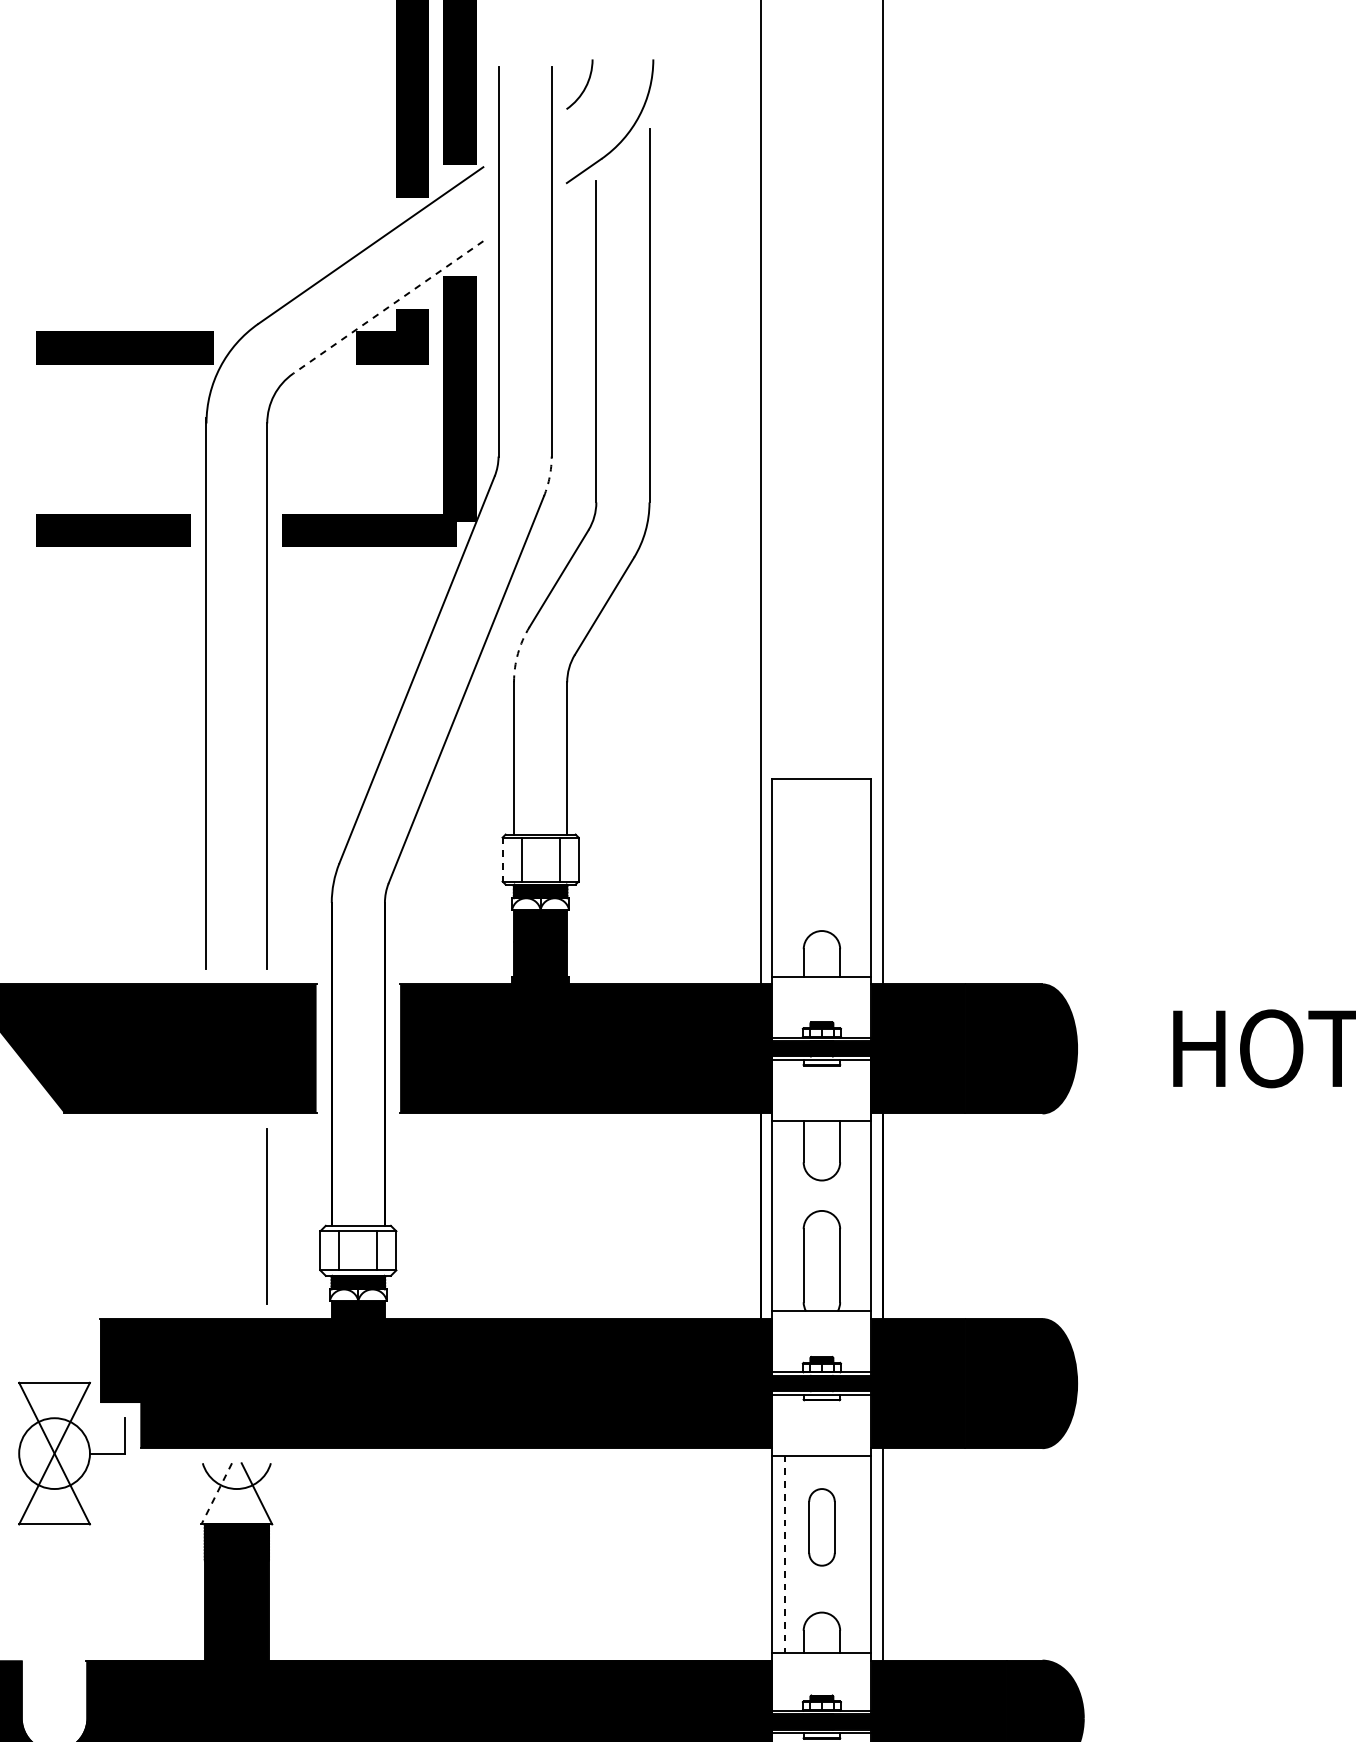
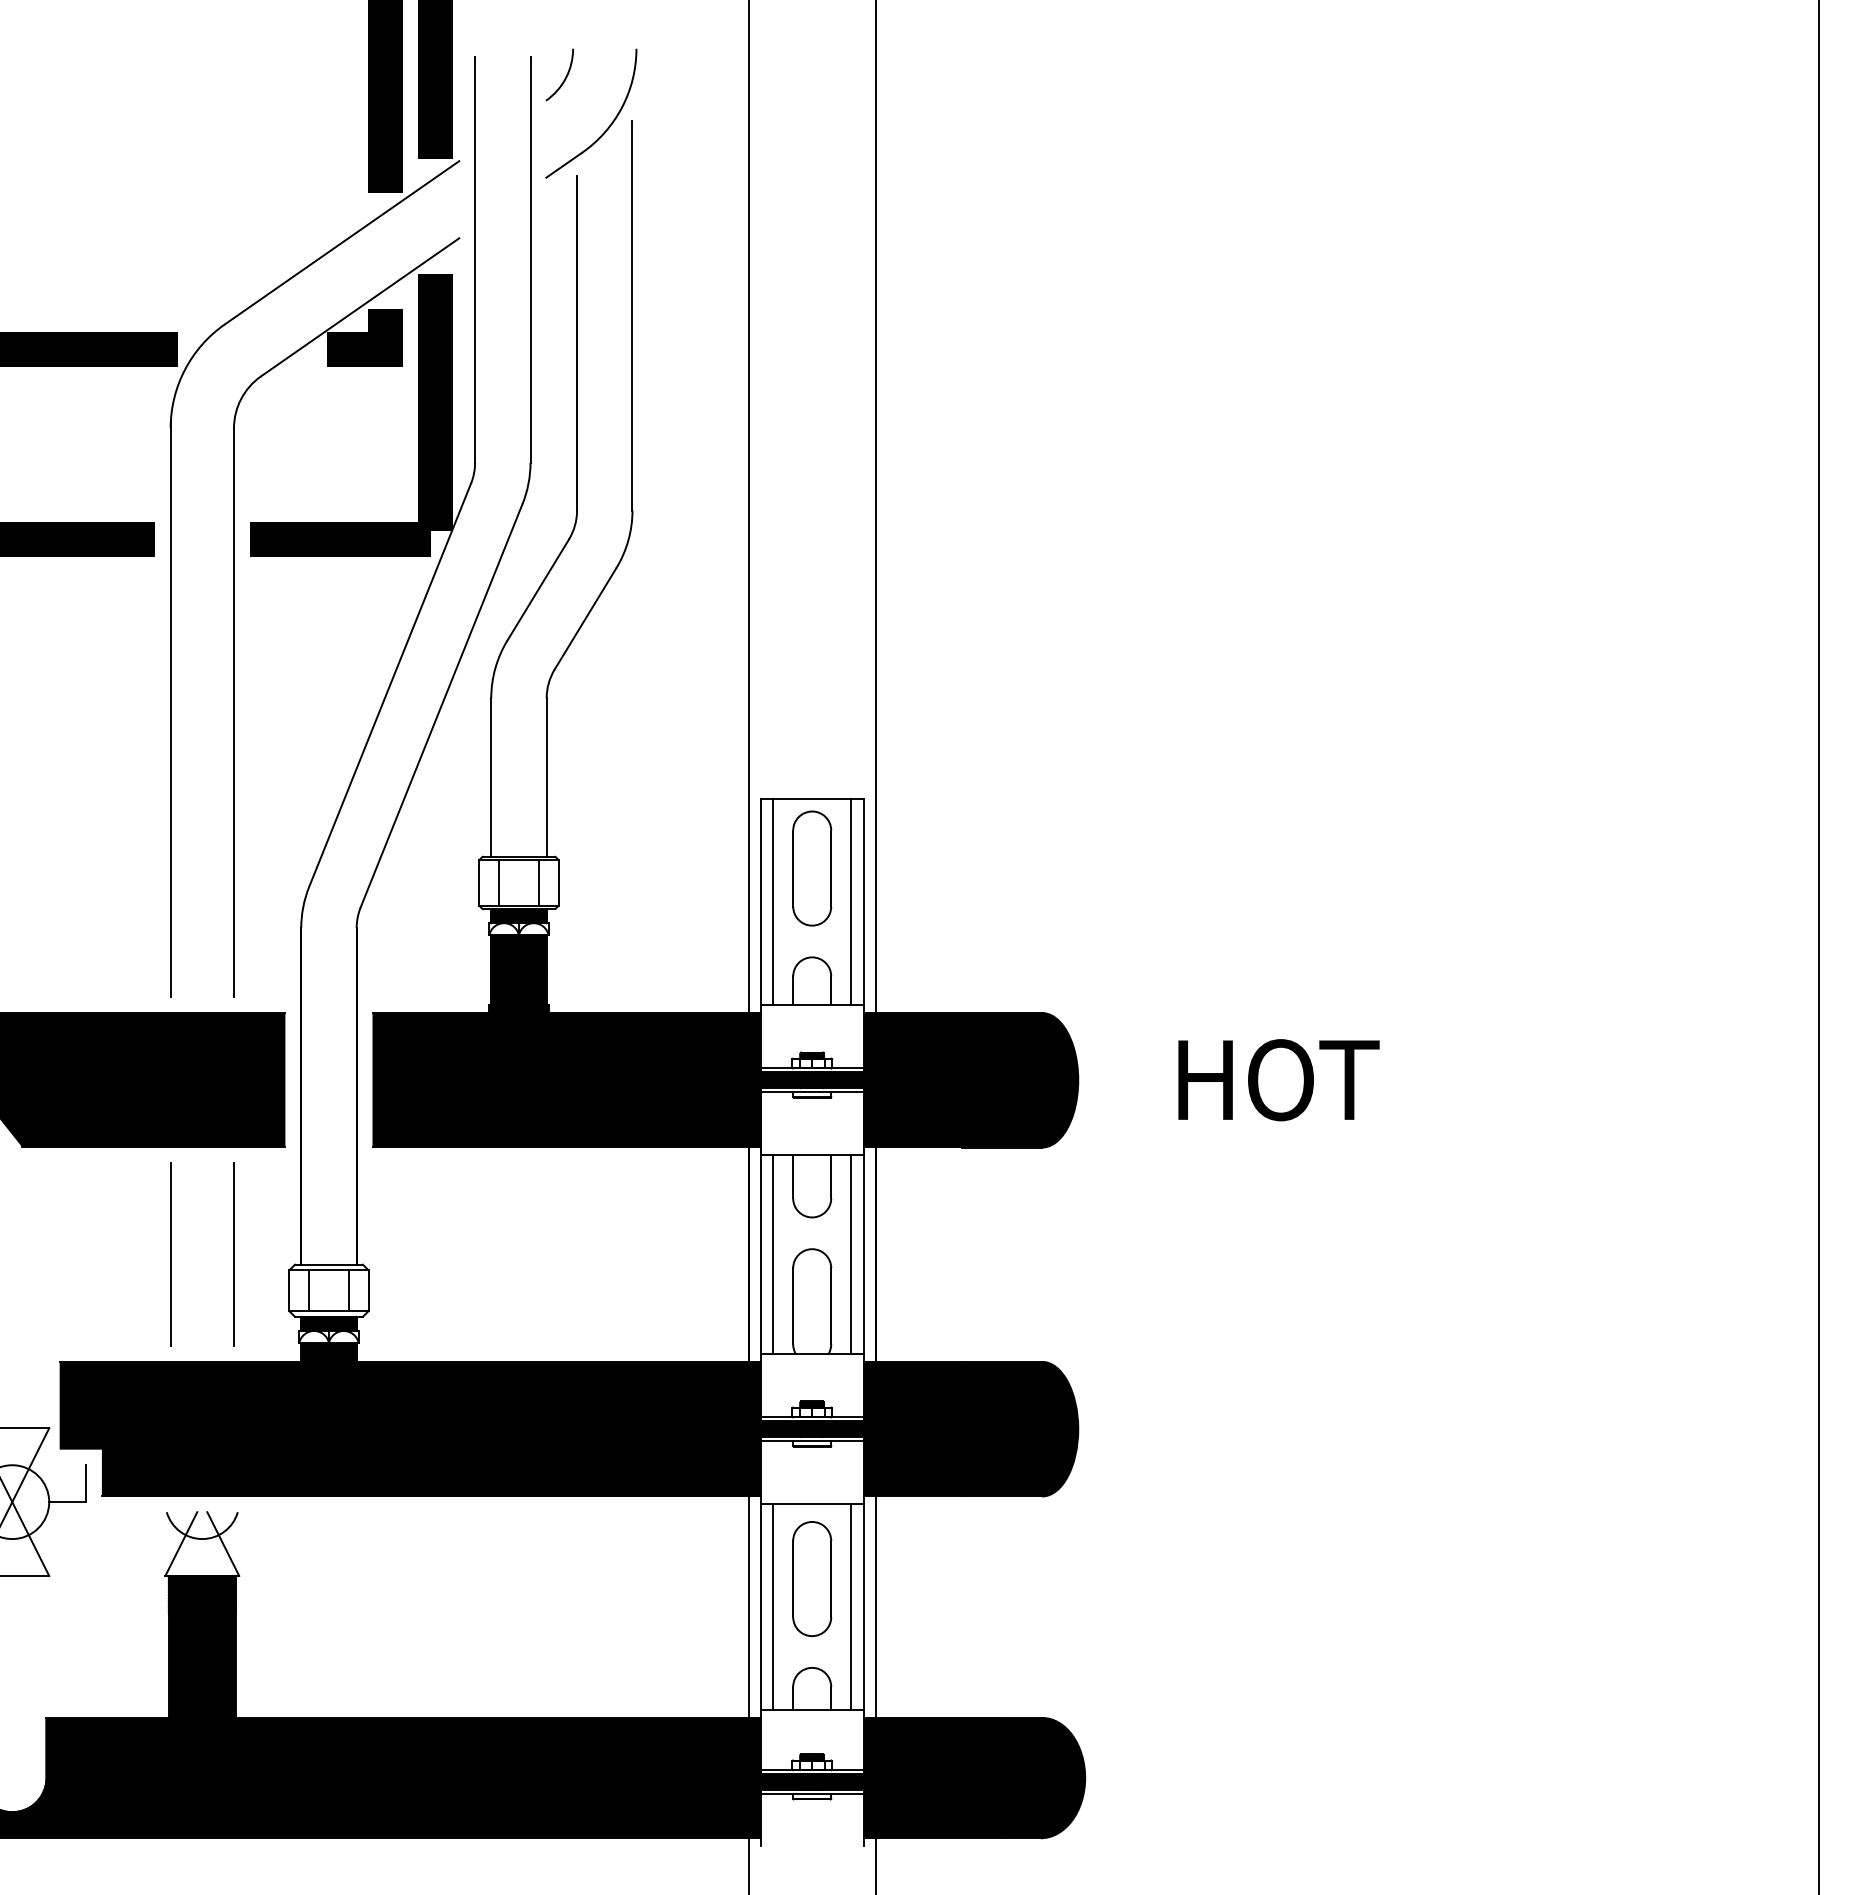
line: (388, 307) -> (360, 307), dashed -> solid
arc: (549, 476) -> (528, 483), dashed -> solid
arc: (518, 653) -> (495, 668), dashed -> solid
part: (822, 845) -> (812, 868), added
line: (502, 859) -> (479, 882), dashed -> solid
line: (784, 877) -> (773, 901), added
line: (859, 877) -> (851, 901), added
line: (206, 1216) -> (170, 1254), added
line: (784, 1216) -> (773, 1254), added
line: (859, 1216) -> (851, 1254), added
line: (216, 1494) -> (181, 1544), dashed -> solid
part: (822, 1526) -> (812, 1578), size x1.43
line: (760, 1553) -> (748, 1606), added
line: (859, 1553) -> (851, 1606), added
line: (784, 1554) -> (773, 1607), dashed -> solid

